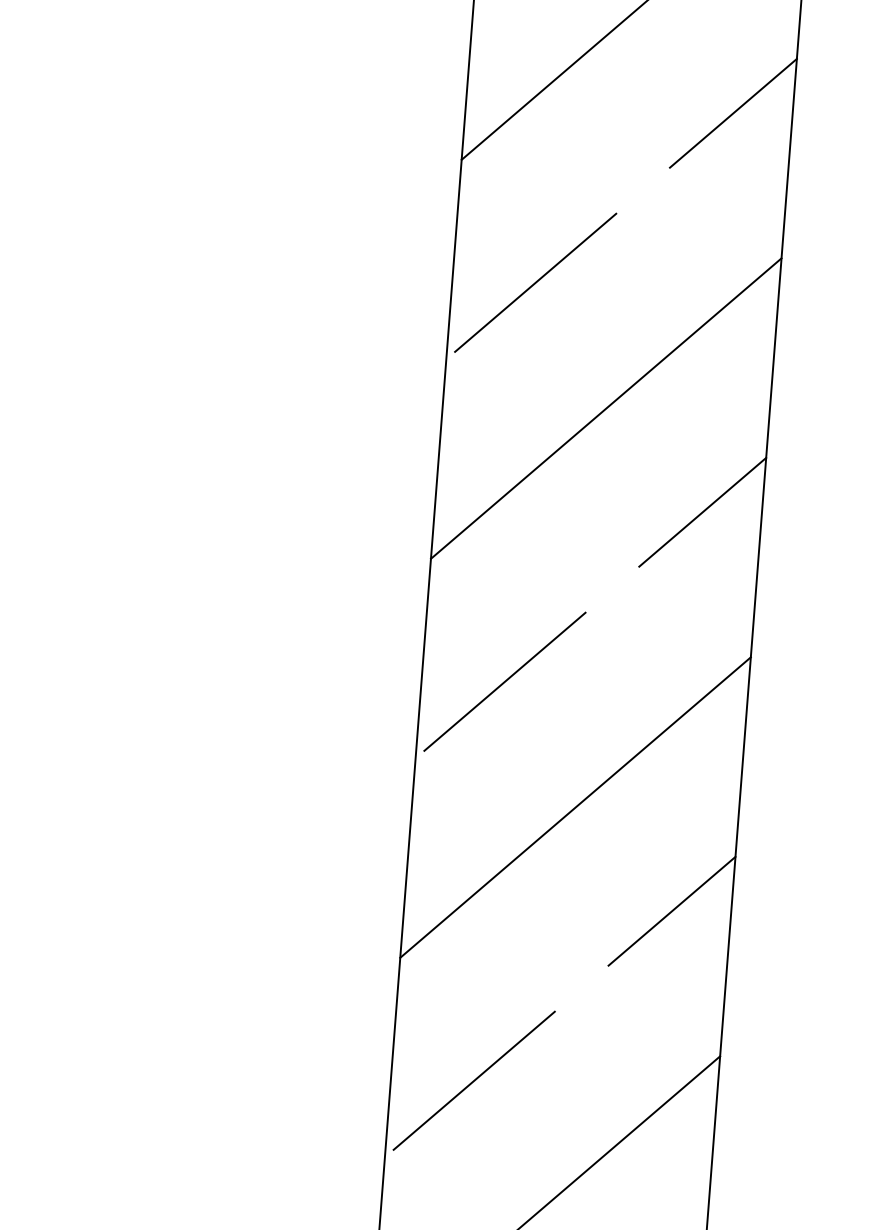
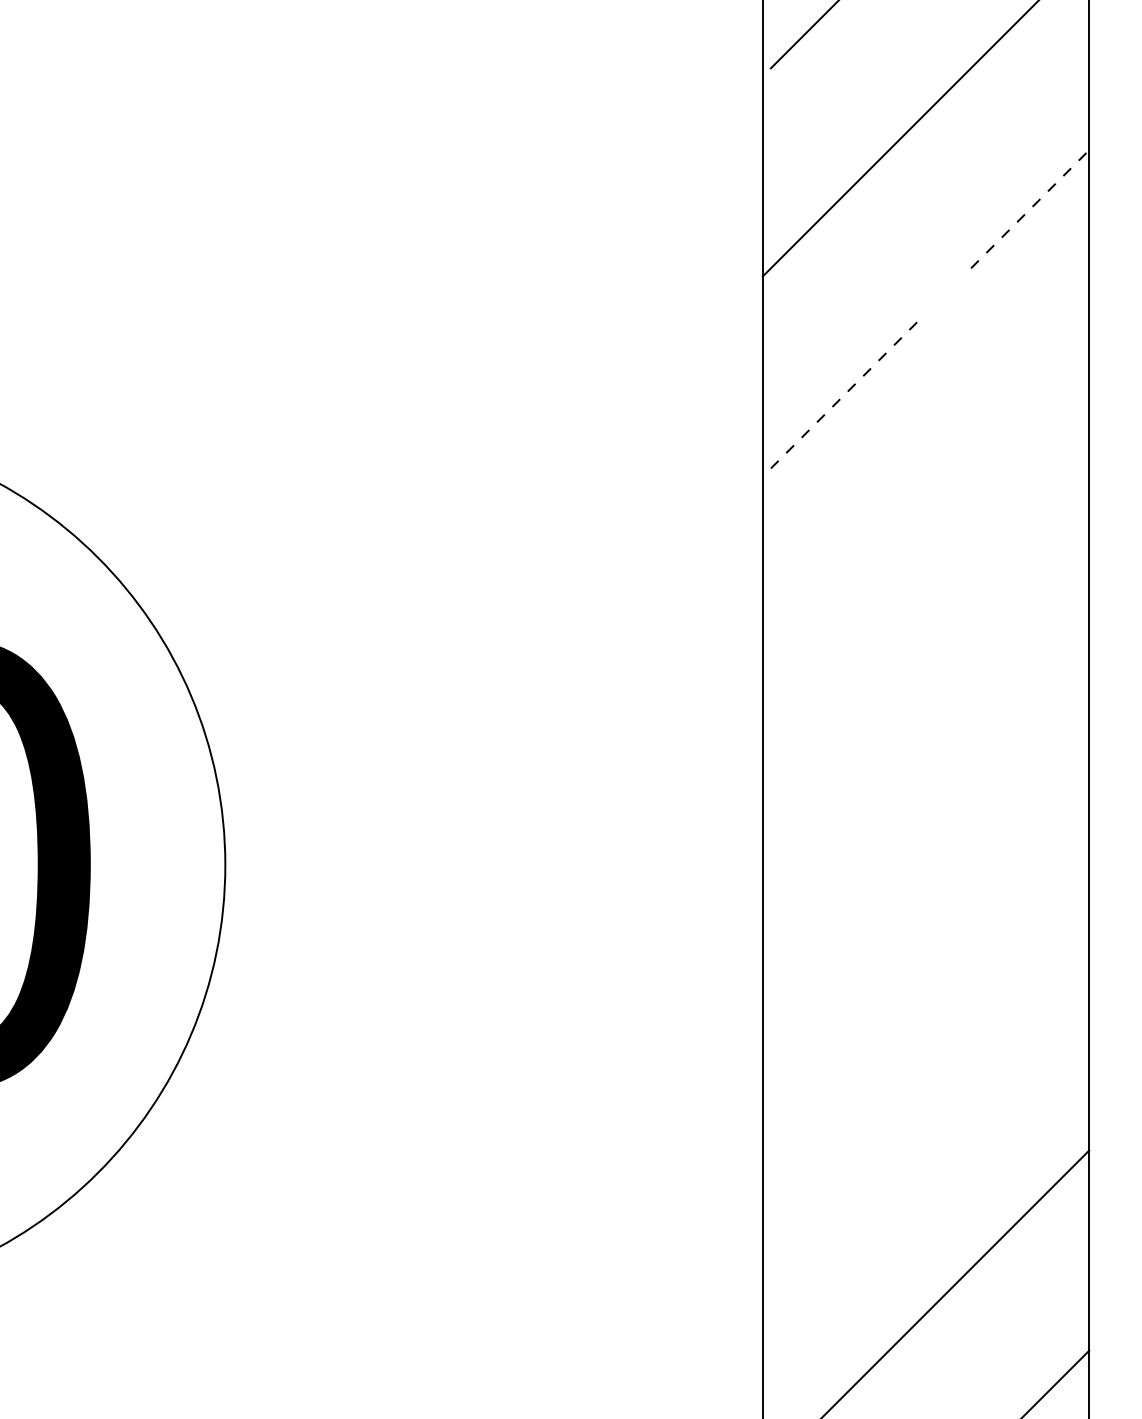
line: (733, 113) -> (1030, 209), solid -> dashed
line: (536, 282) -> (846, 393), solid -> dashed
line: (605, 408) -> (925, 513), removed
line: (703, 512) -> (1030, 609), removed
line: (504, 681) -> (845, 793), removed
line: (575, 807) -> (925, 913), removed
line: (672, 911) -> (1030, 1009), removed
line: (473, 1080) -> (845, 1193), removed

